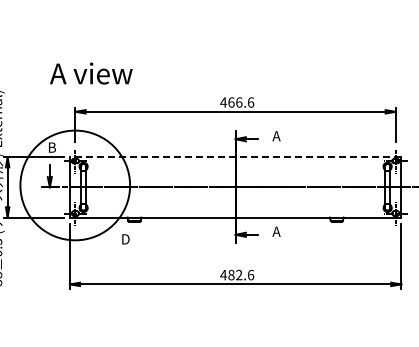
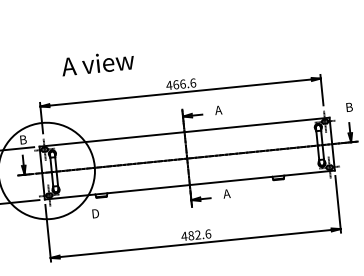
text: (91, 73) -> (98, 63), moved
line: (235, 157) -> (184, 132), dashed -> solid

